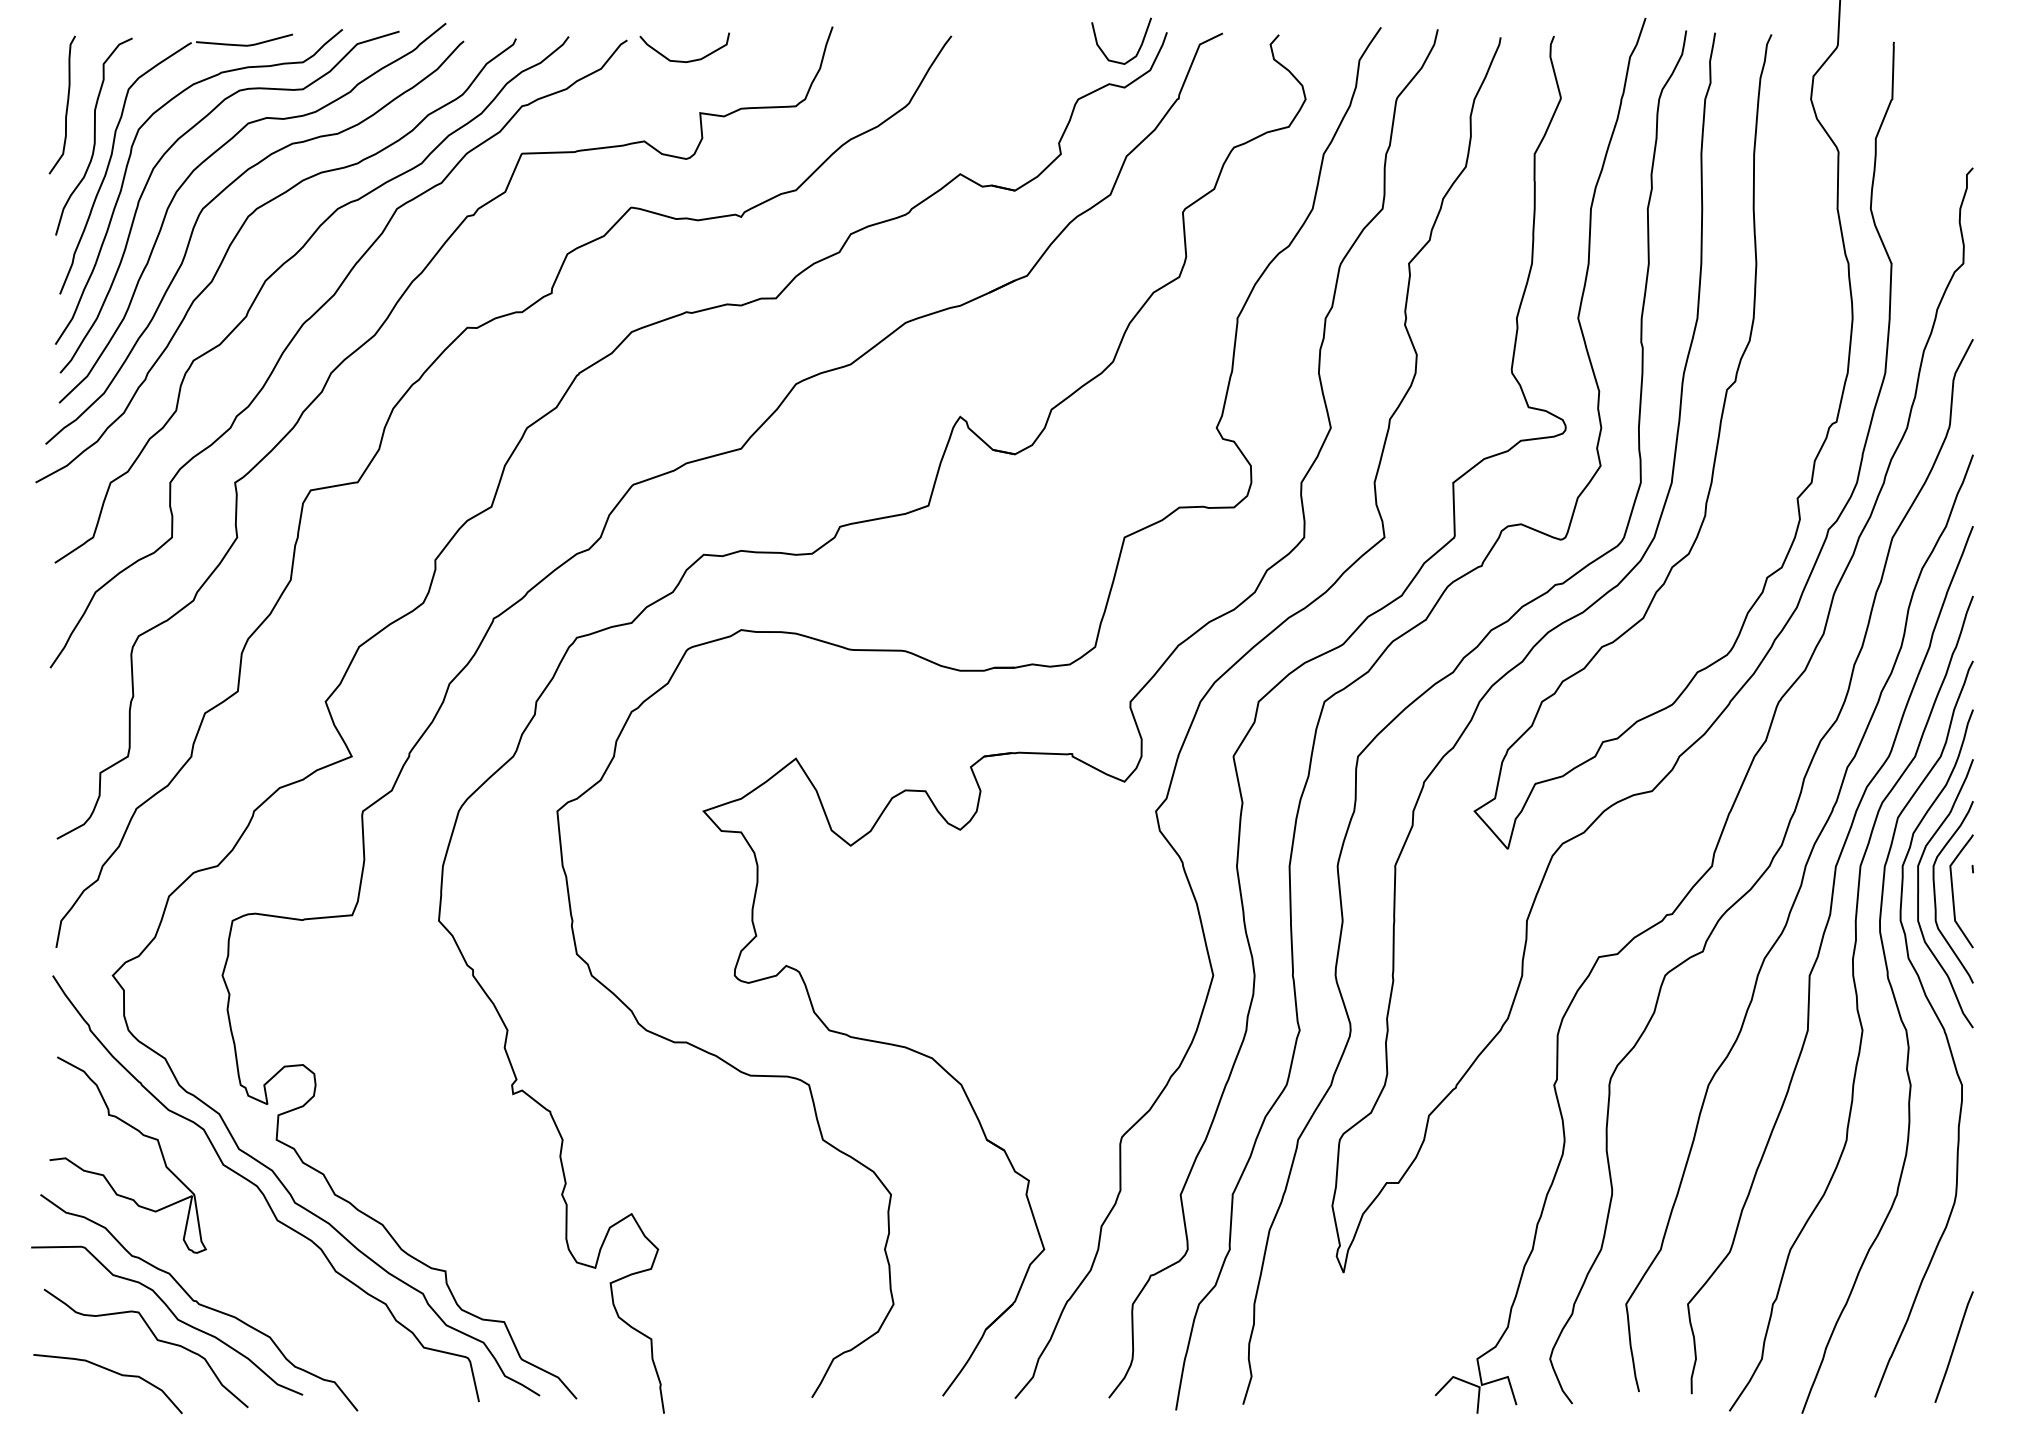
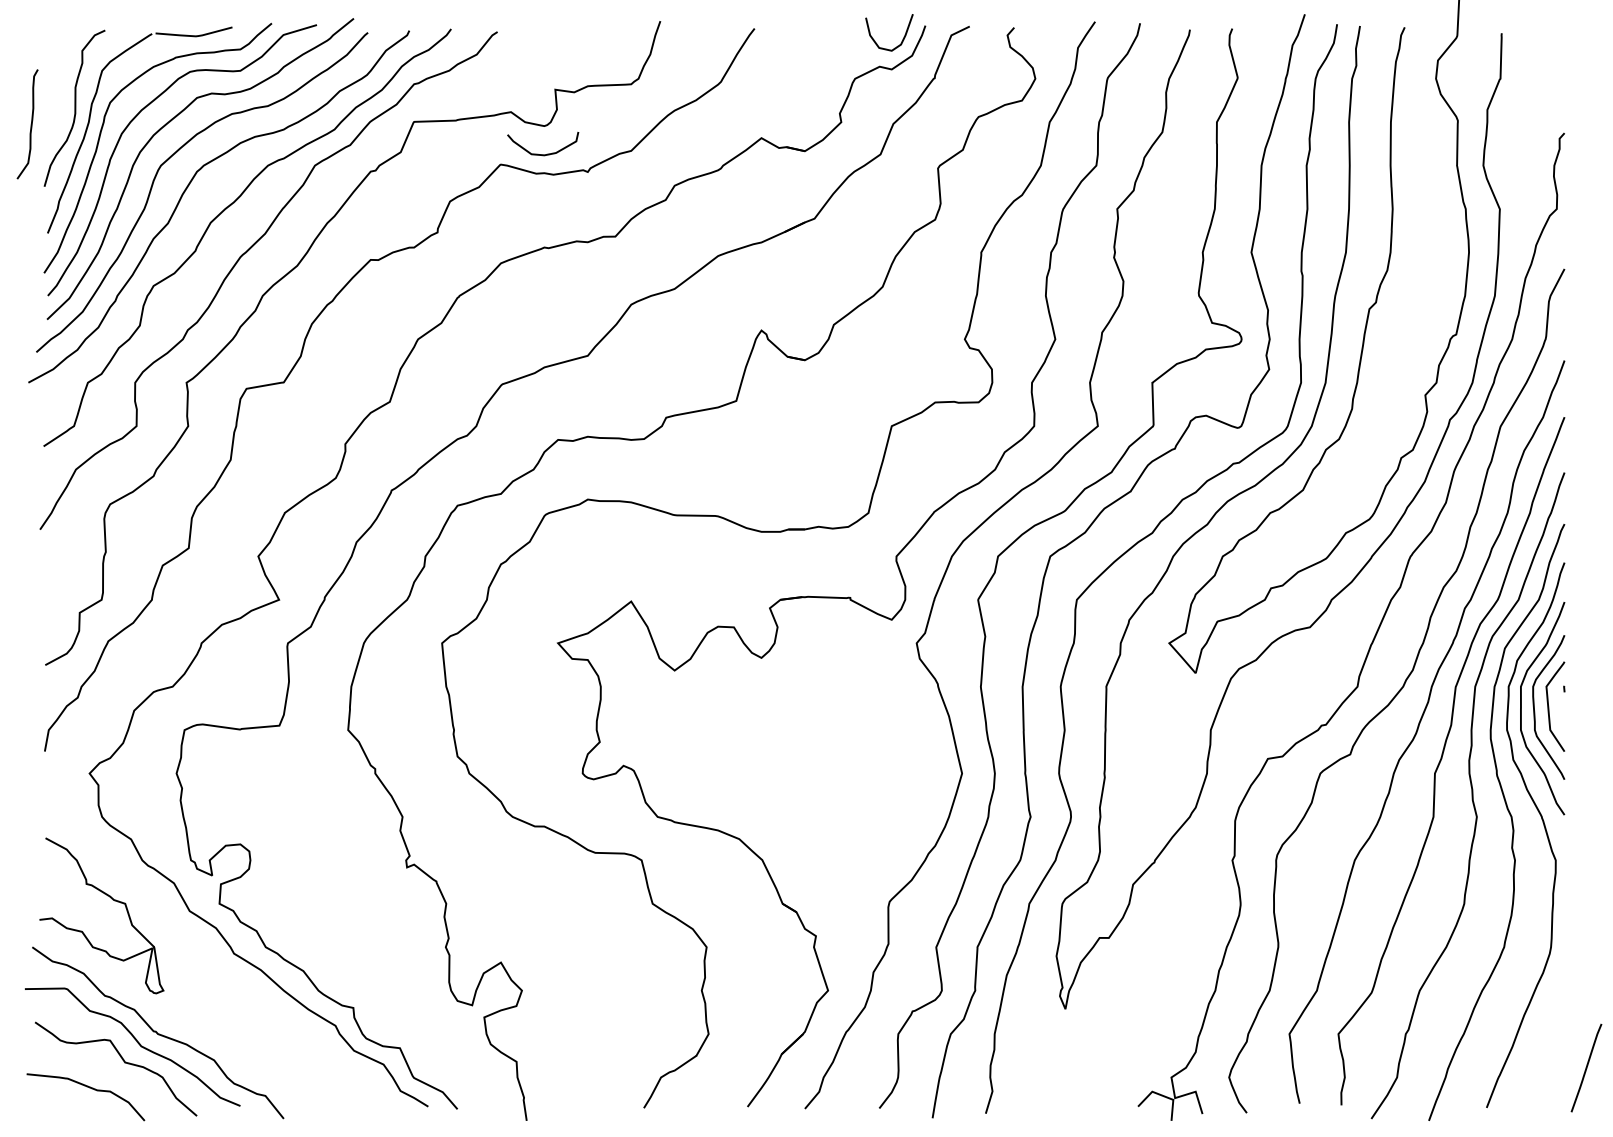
curve: (690, 59) -> (547, 153), moved
curve: (65, 105) -> (30, 124), moved
curve: (262, 1191) -> (208, 944), removed
line: (1954, 1346) -> (1586, 1067), moved

